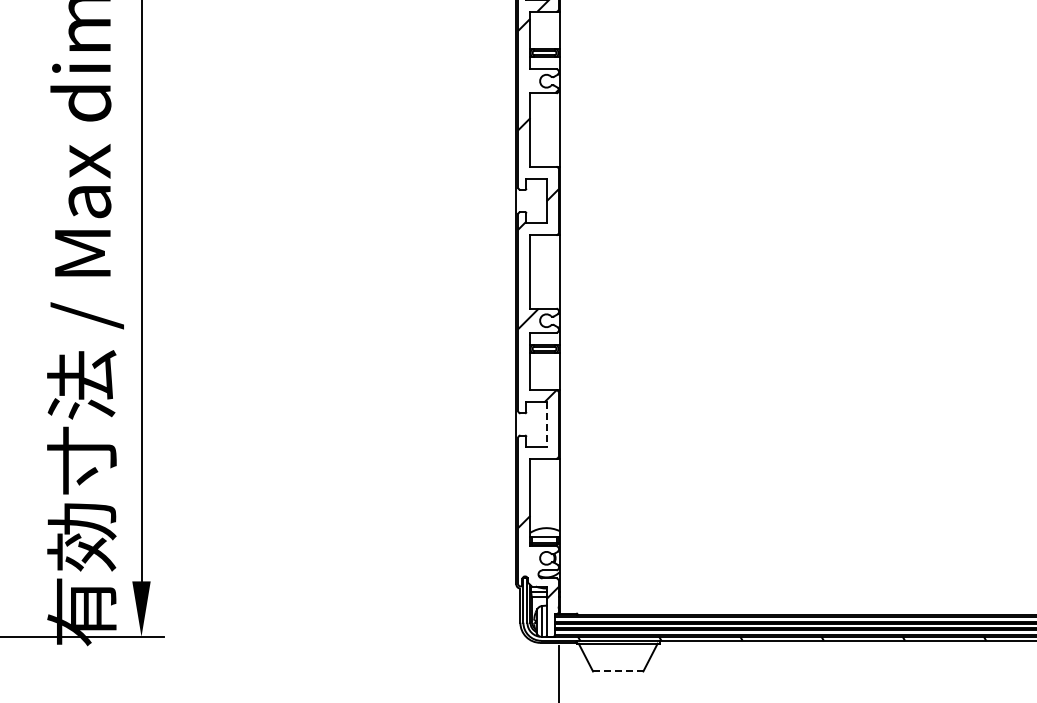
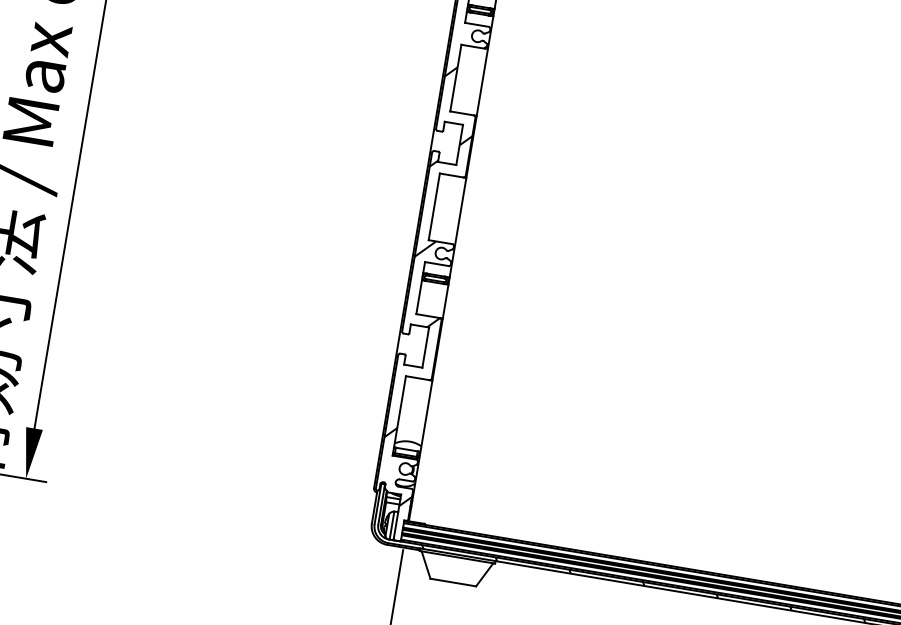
line: (546, 424) -> (425, 347), dashed -> solid
line: (618, 671) -> (453, 582), dashed -> solid

